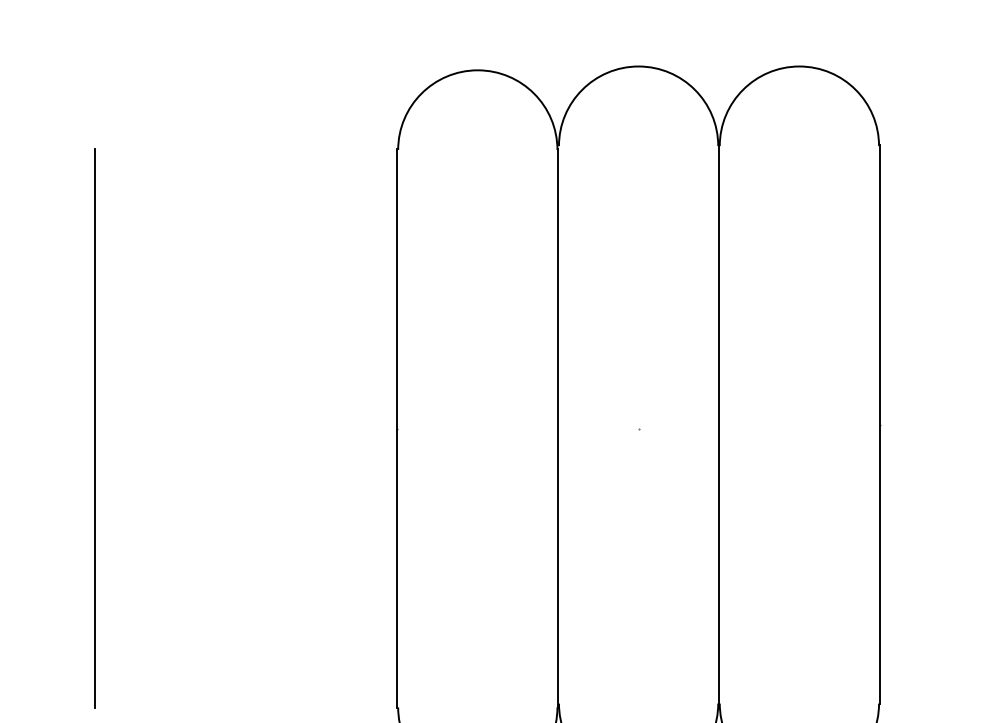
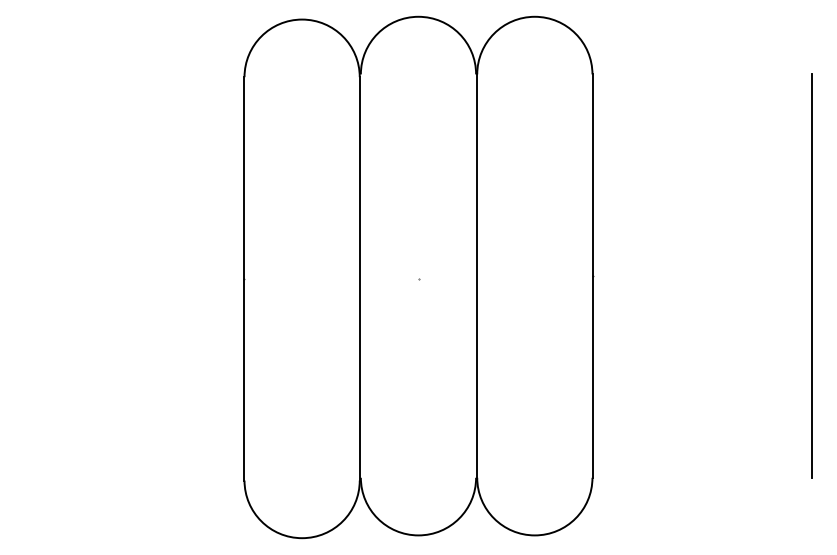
line: (95, 428) -> (25, 278), removed

